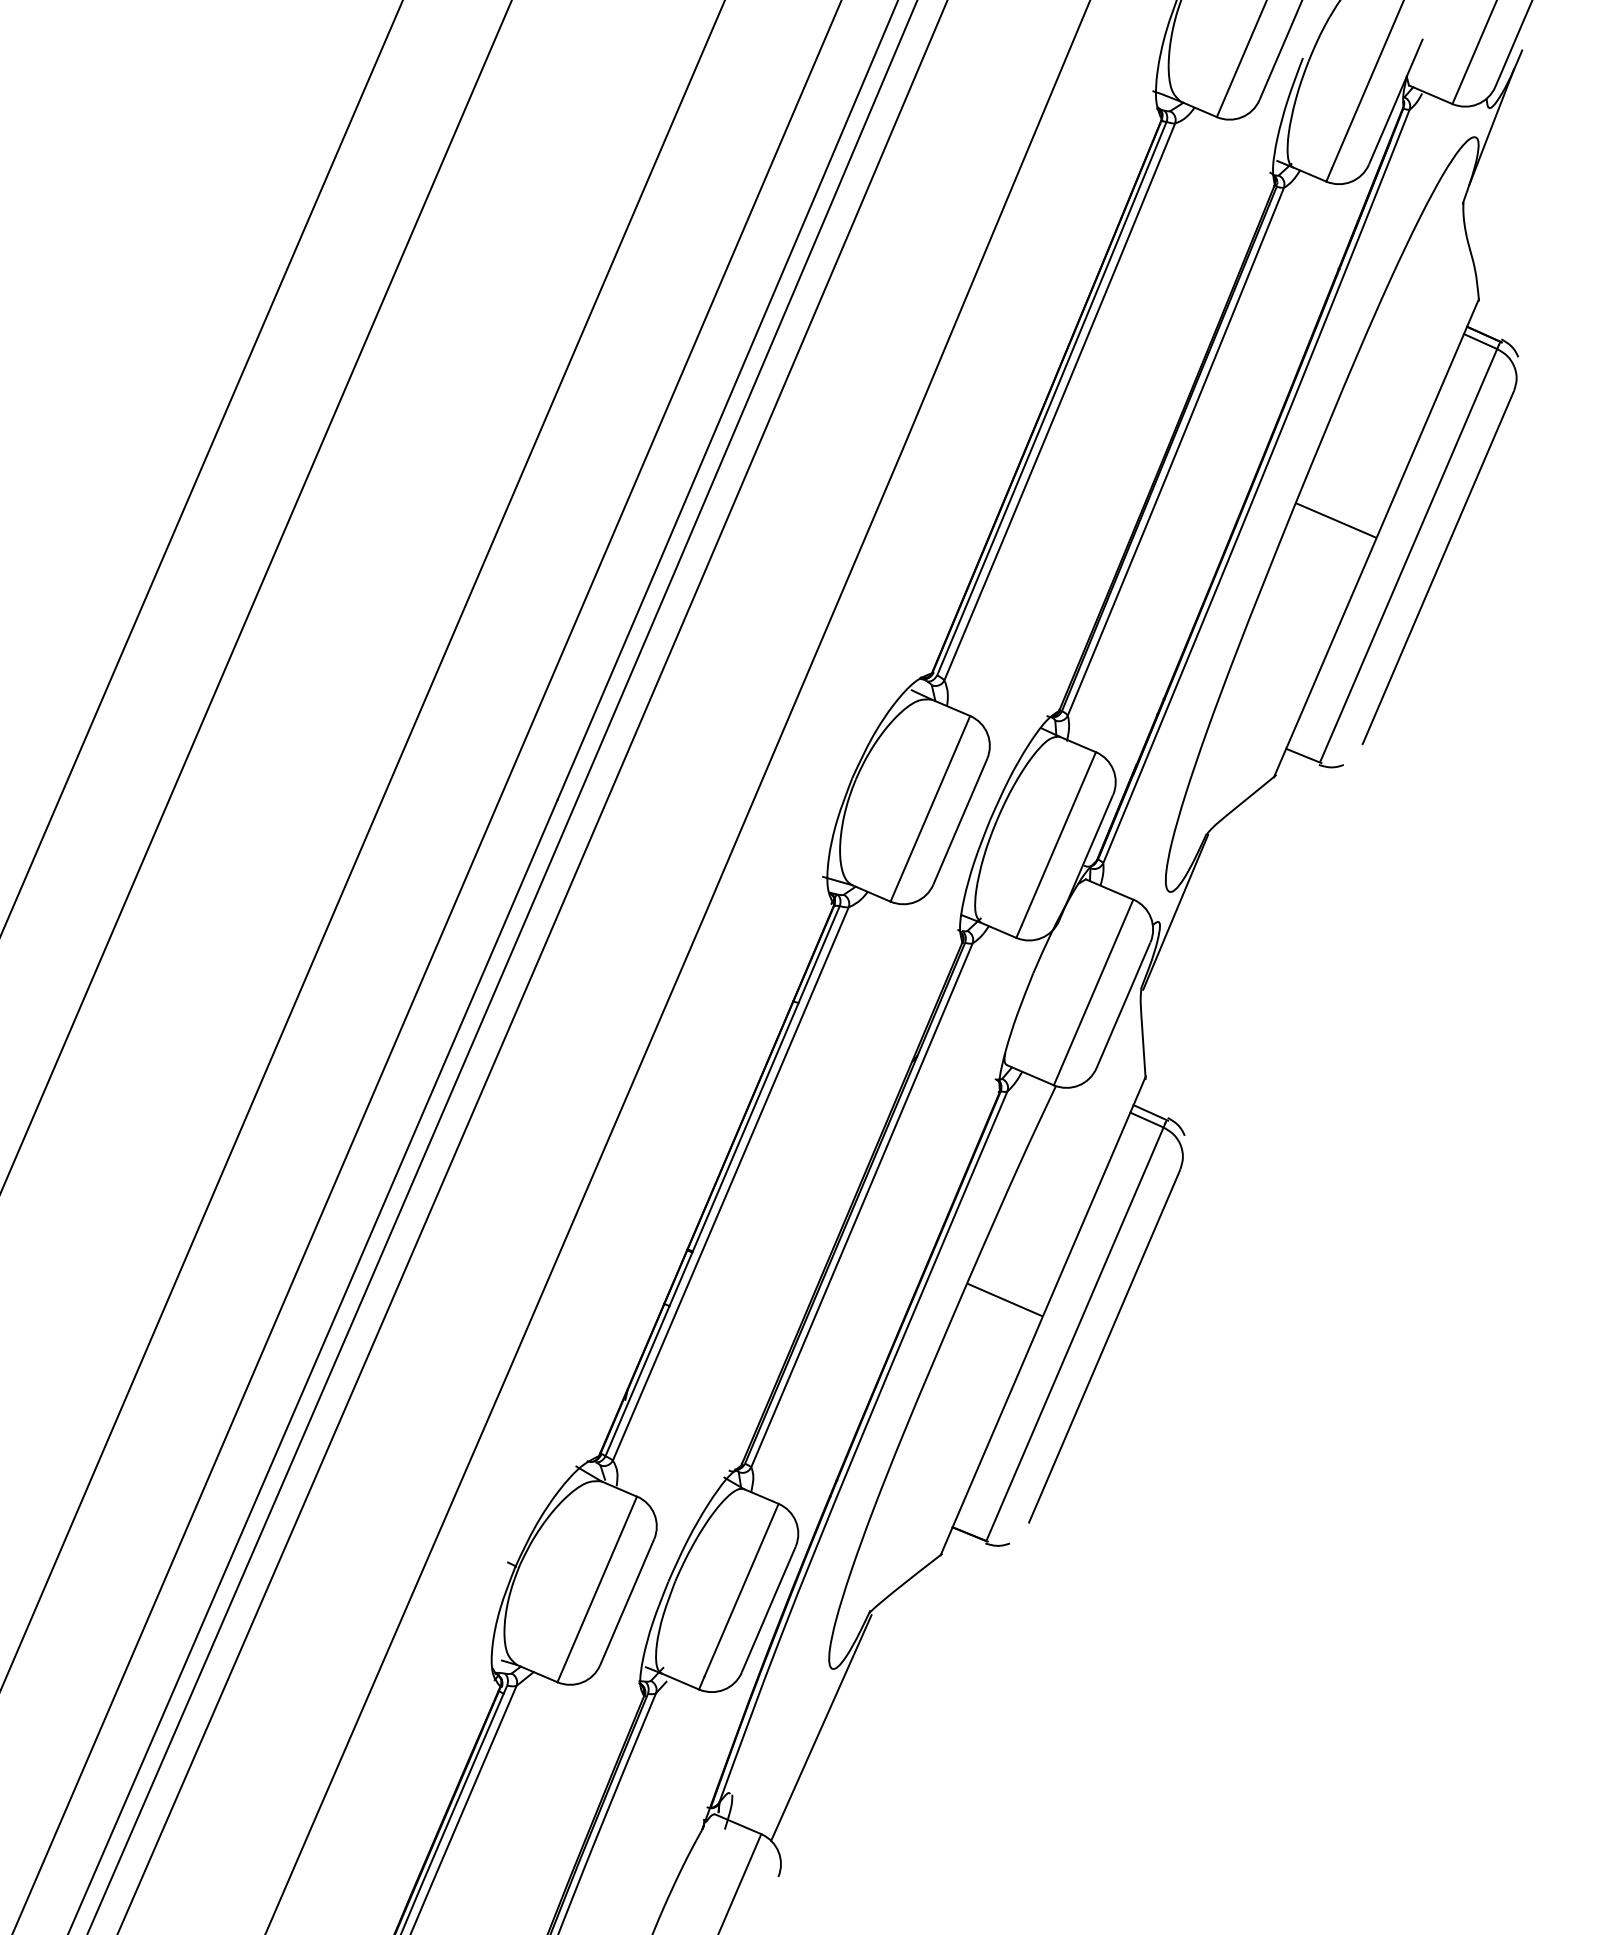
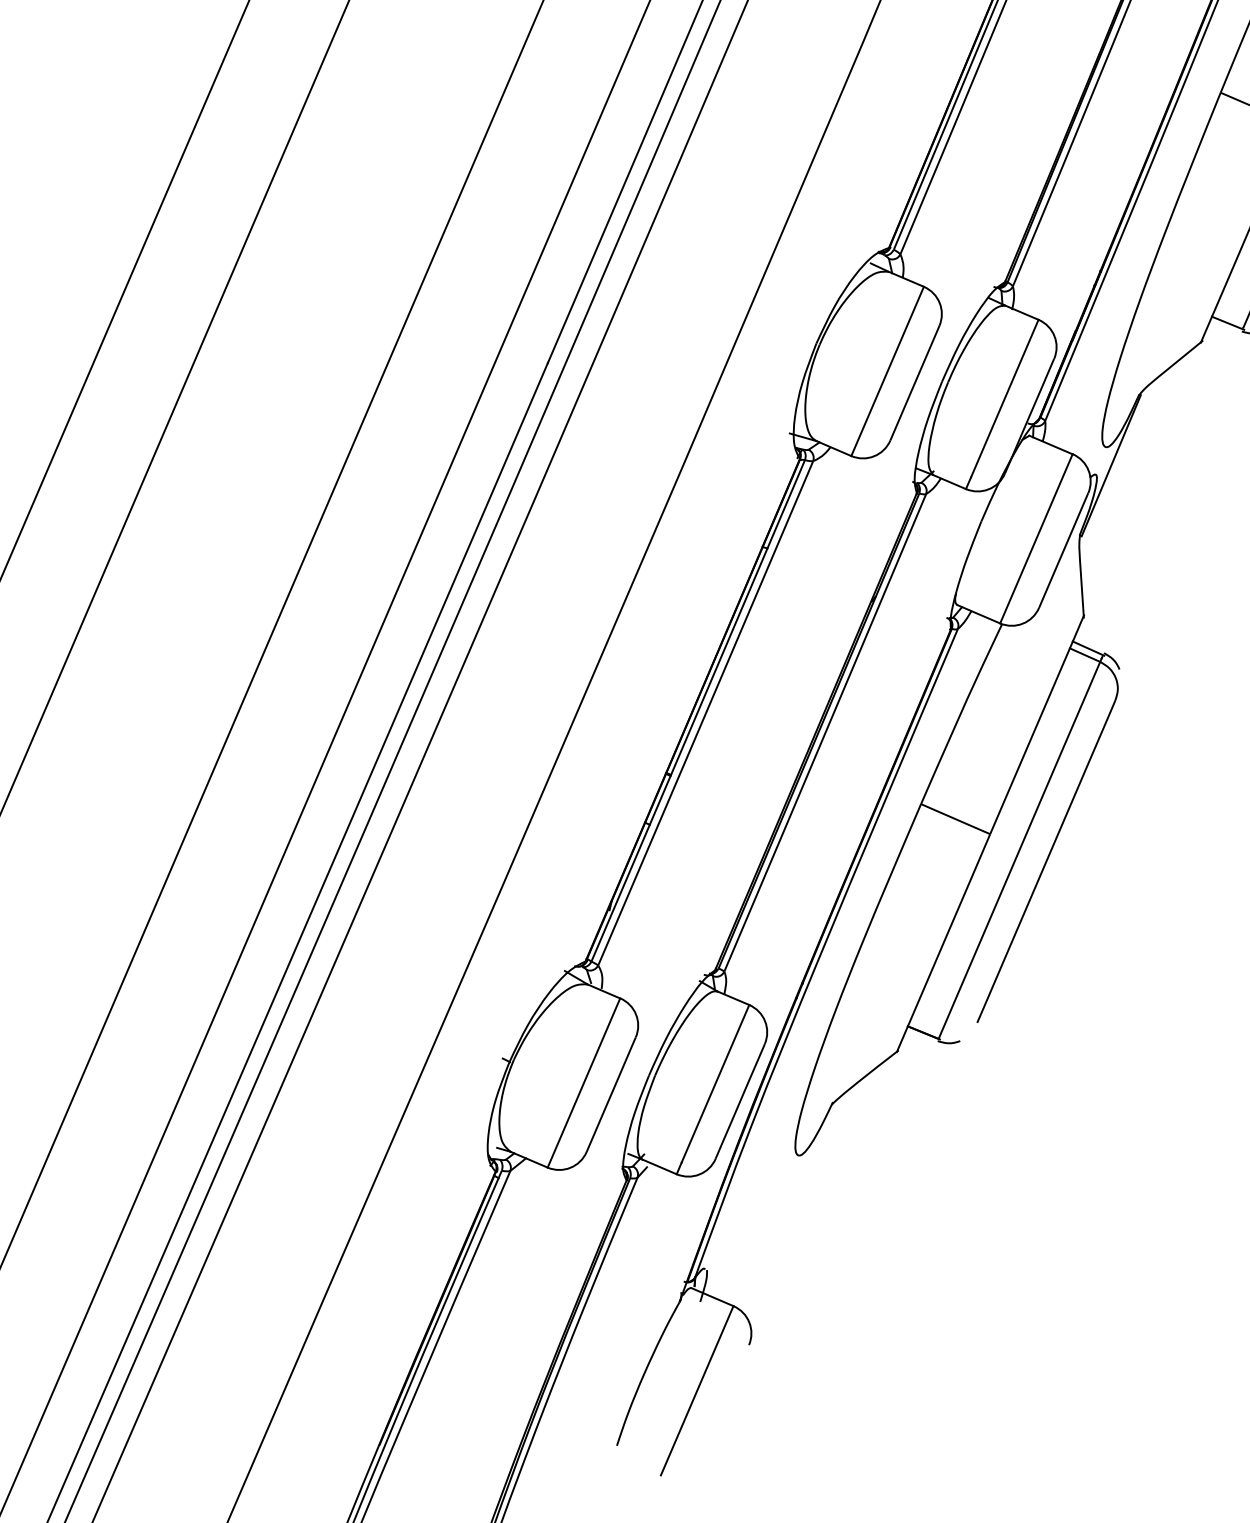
line: (821, 1727) -> (788, 1208), removed

